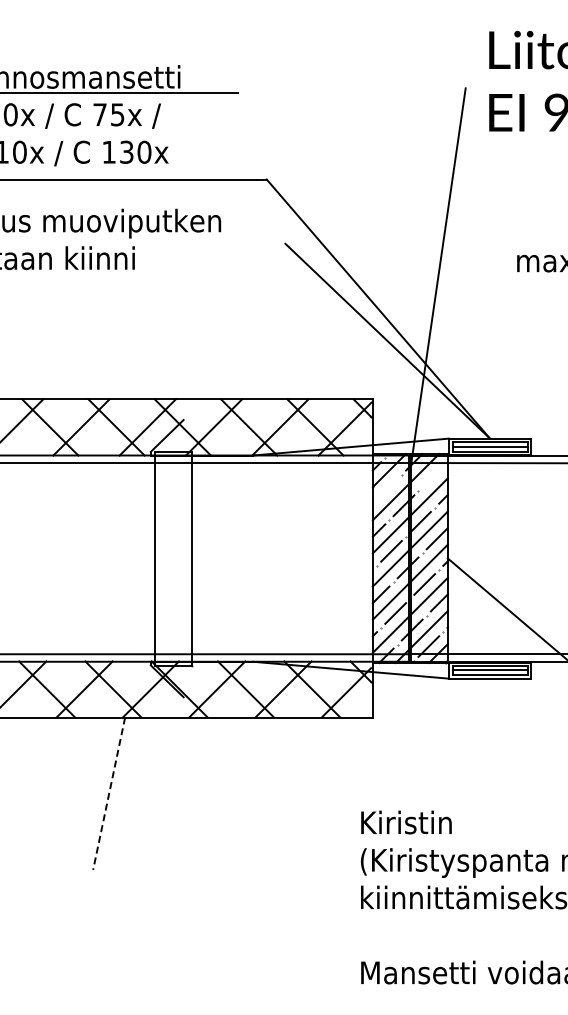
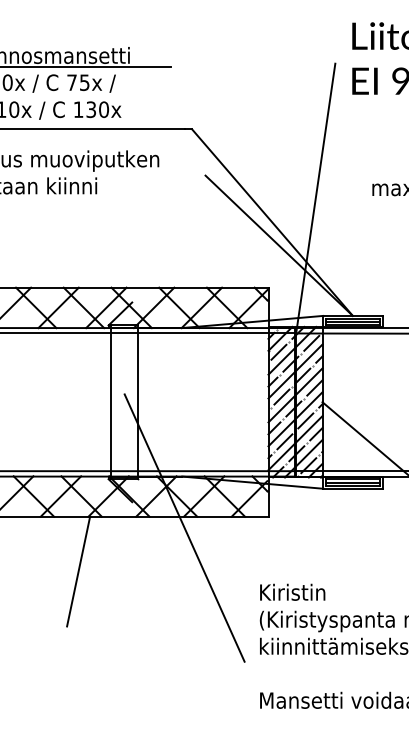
line: (432, 476) -> (311, 343), added
line: (387, 488) -> (279, 351), added
line: (256, 732) -> (184, 527), added
line: (109, 793) -> (78, 571), dashed -> solid

